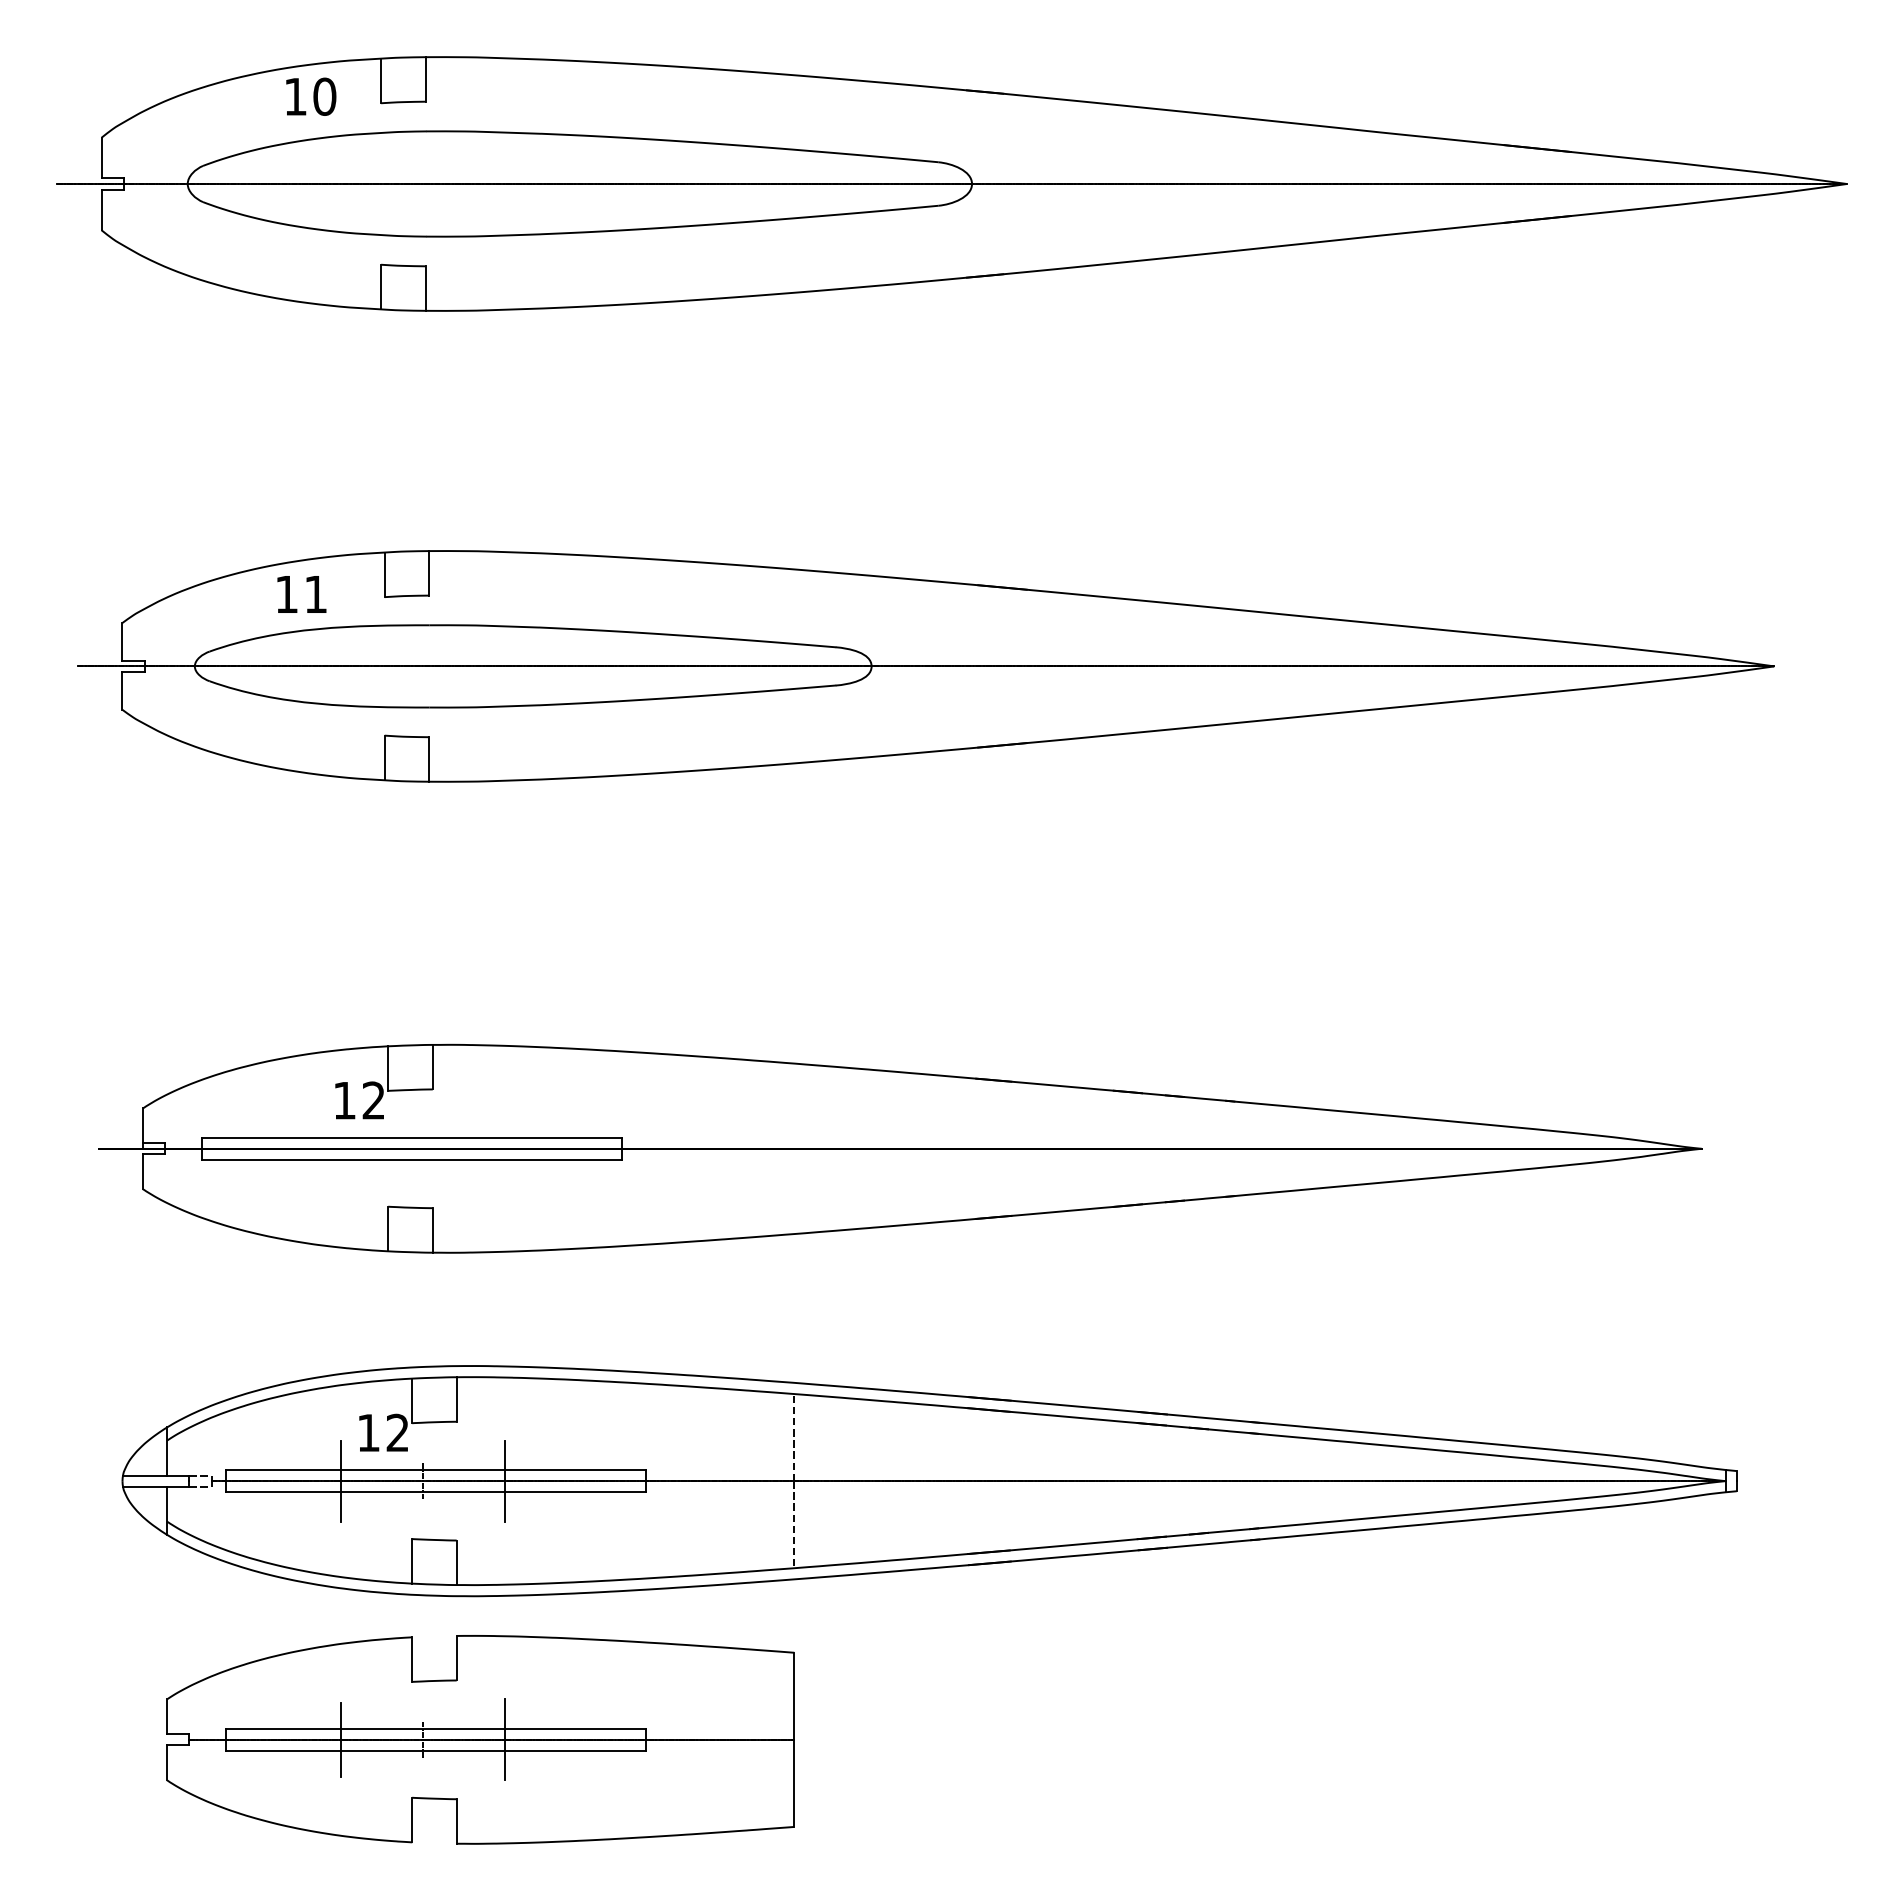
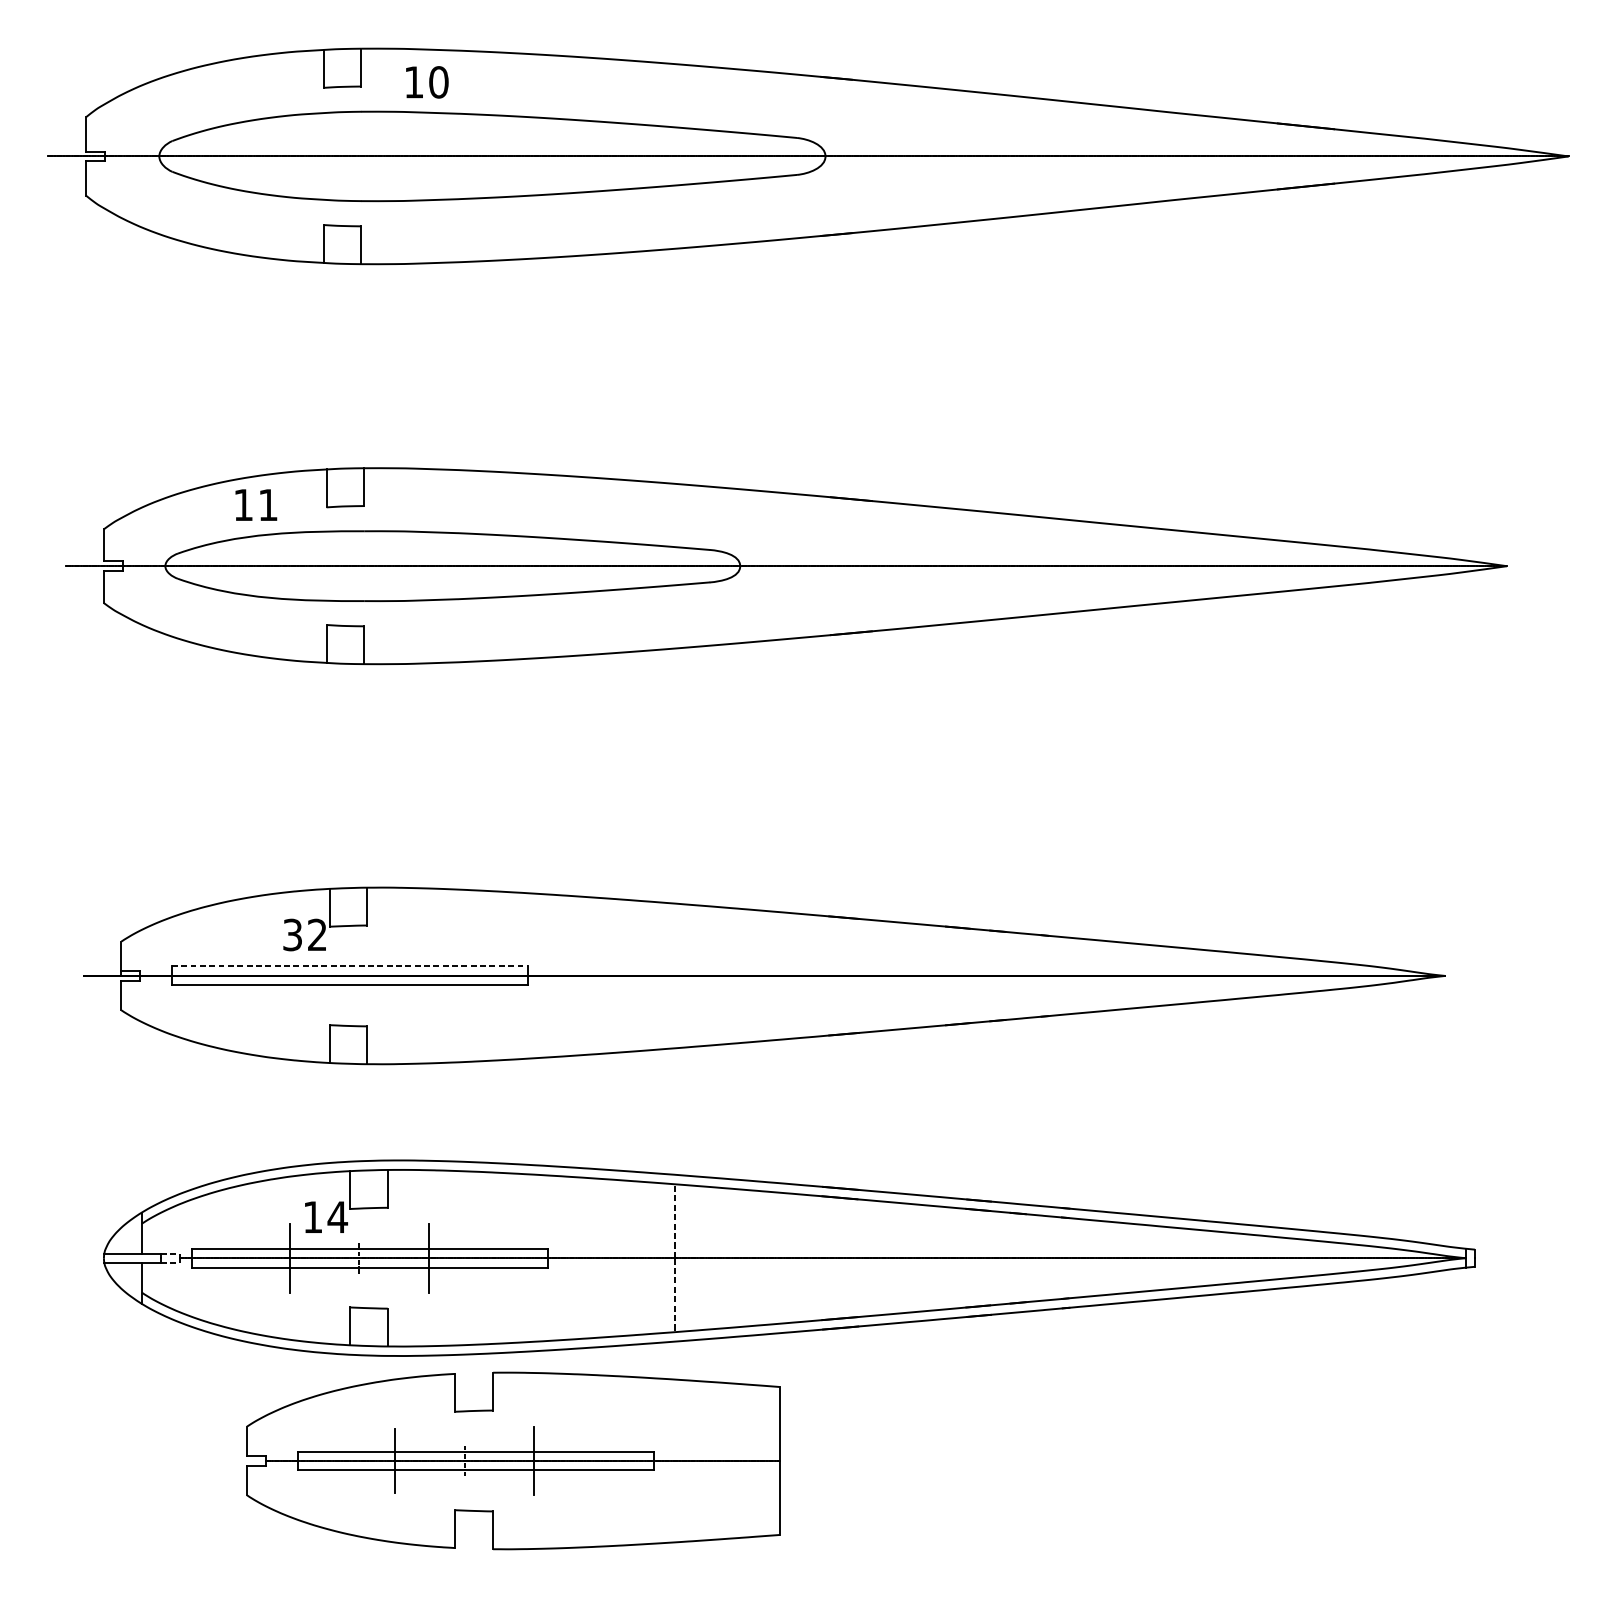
text: (311, 96) -> (427, 82), moved
text: (344, 1100) -> (292, 934), 12 -> 32
line: (412, 1137) -> (350, 966), solid -> dashed
text: (397, 1432) -> (337, 1216), 12 -> 14
part: (480, 1739) -> (513, 1460), moved

